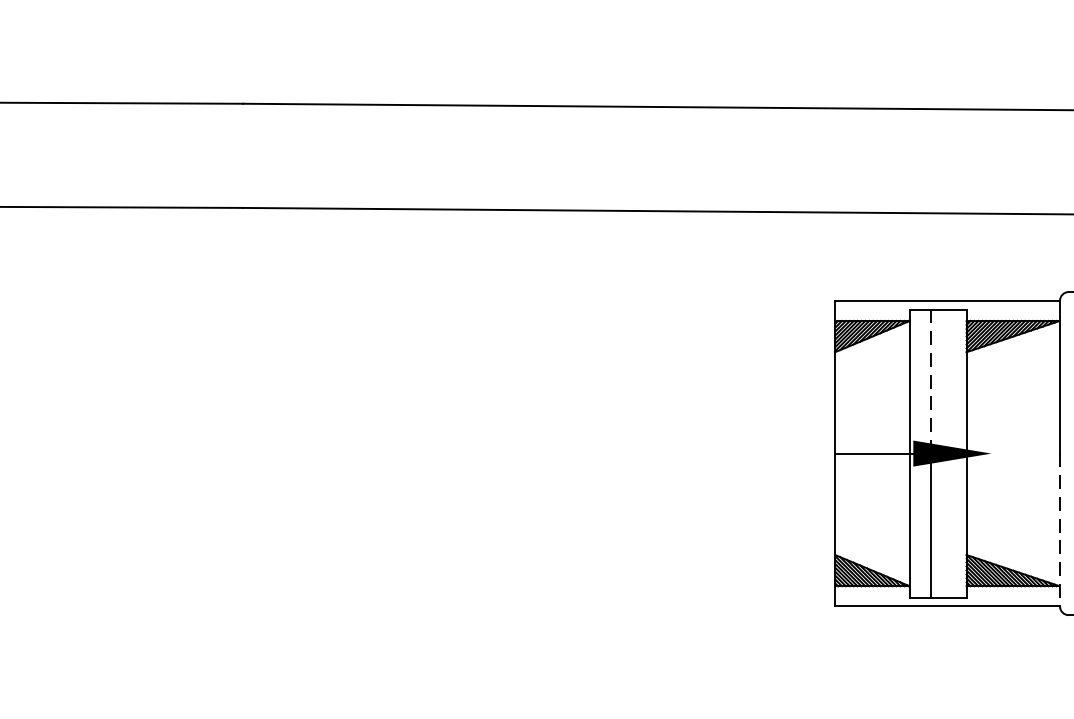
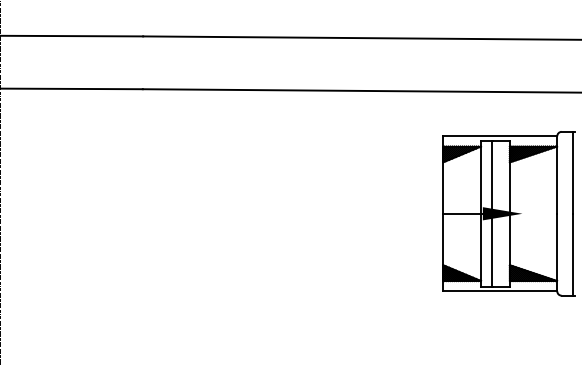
line: (932, 382) -> (492, 177), dashed -> solid
line: (1060, 529) -> (557, 252), dashed -> solid

